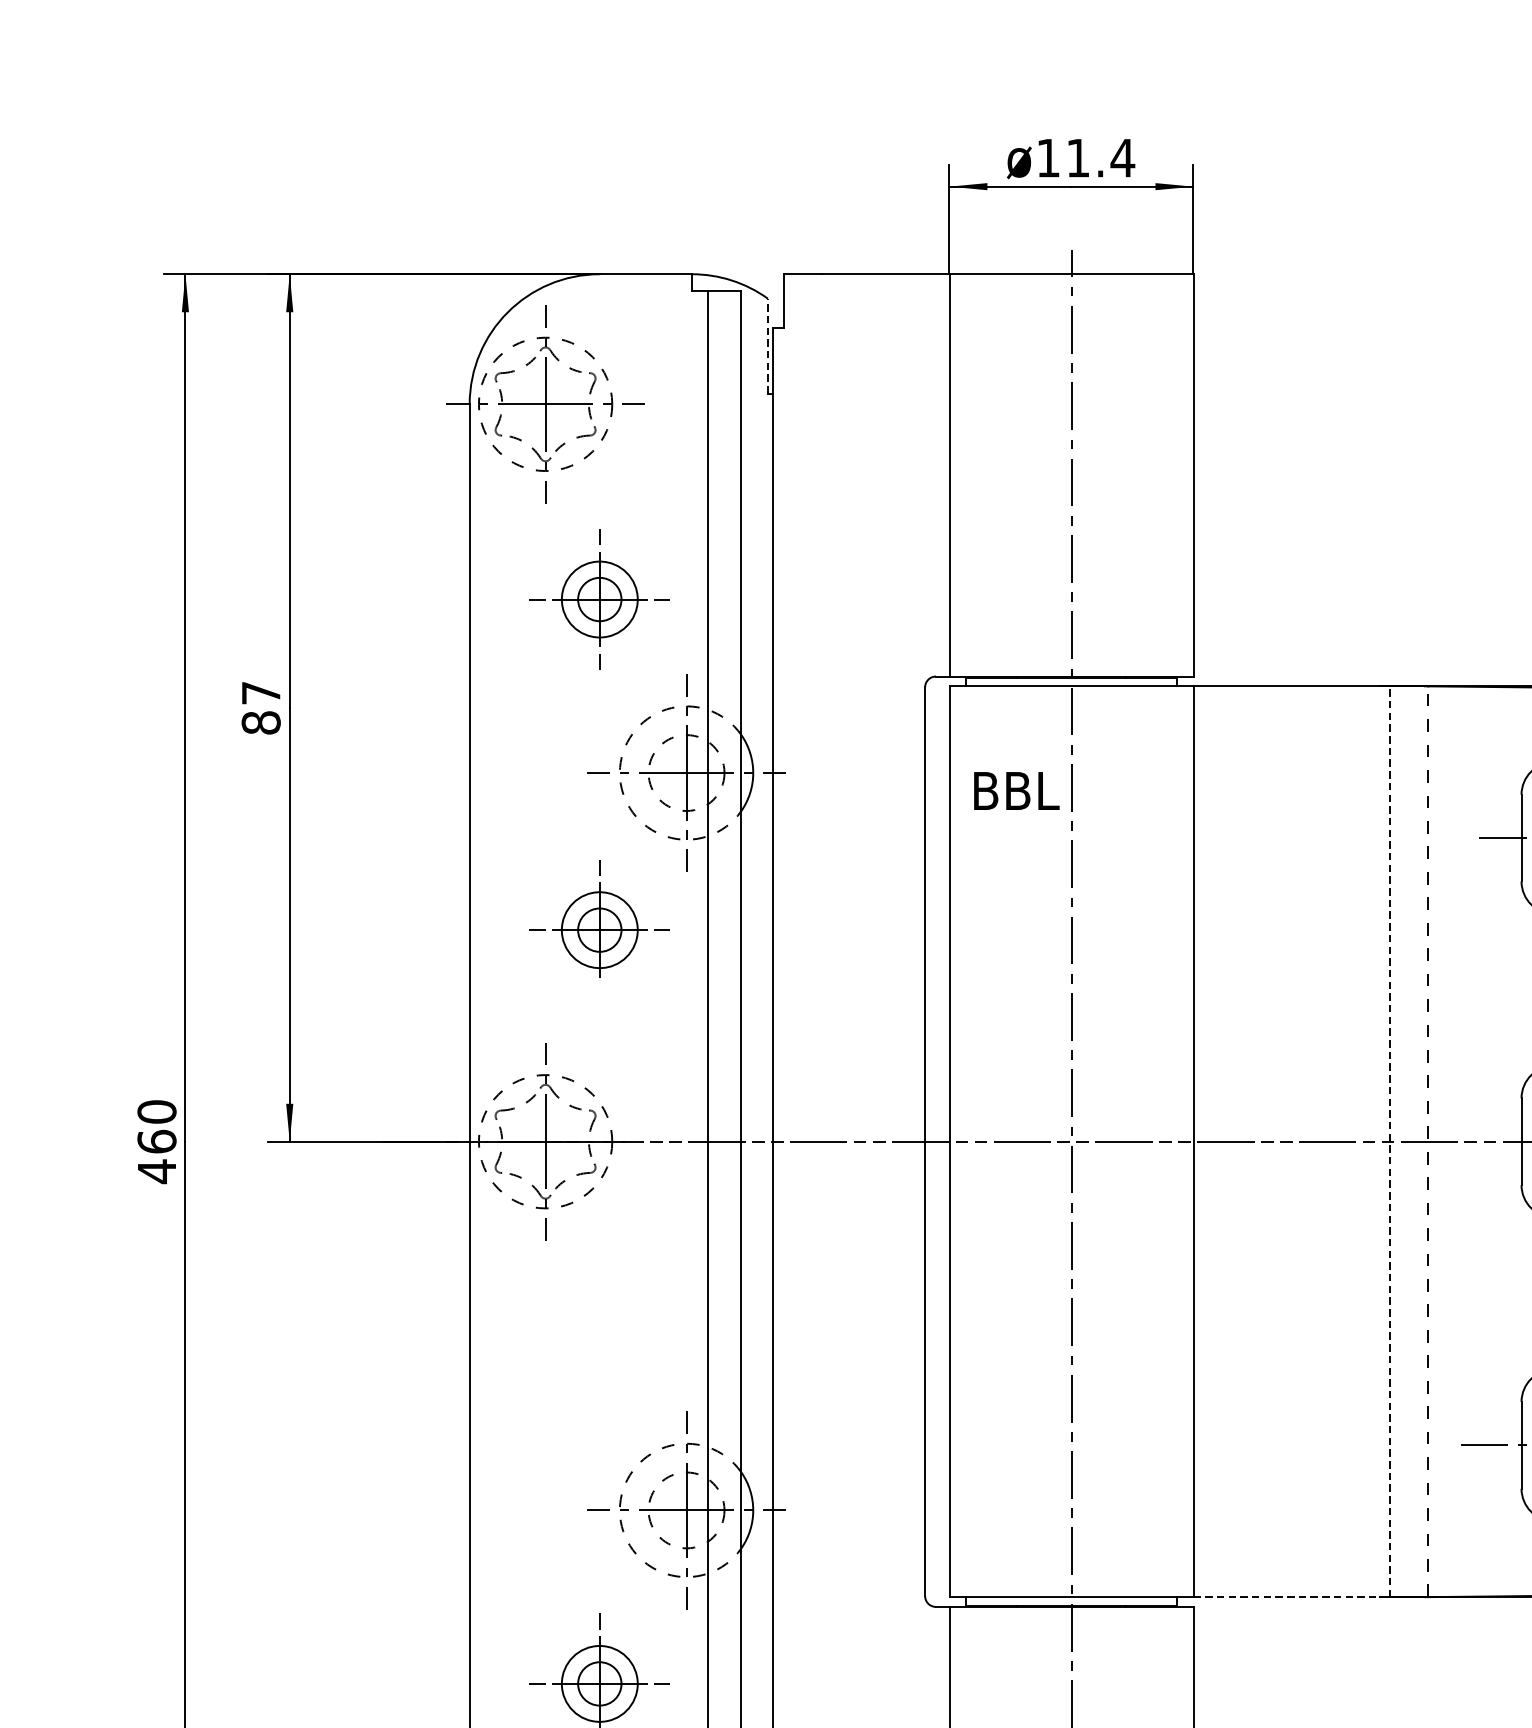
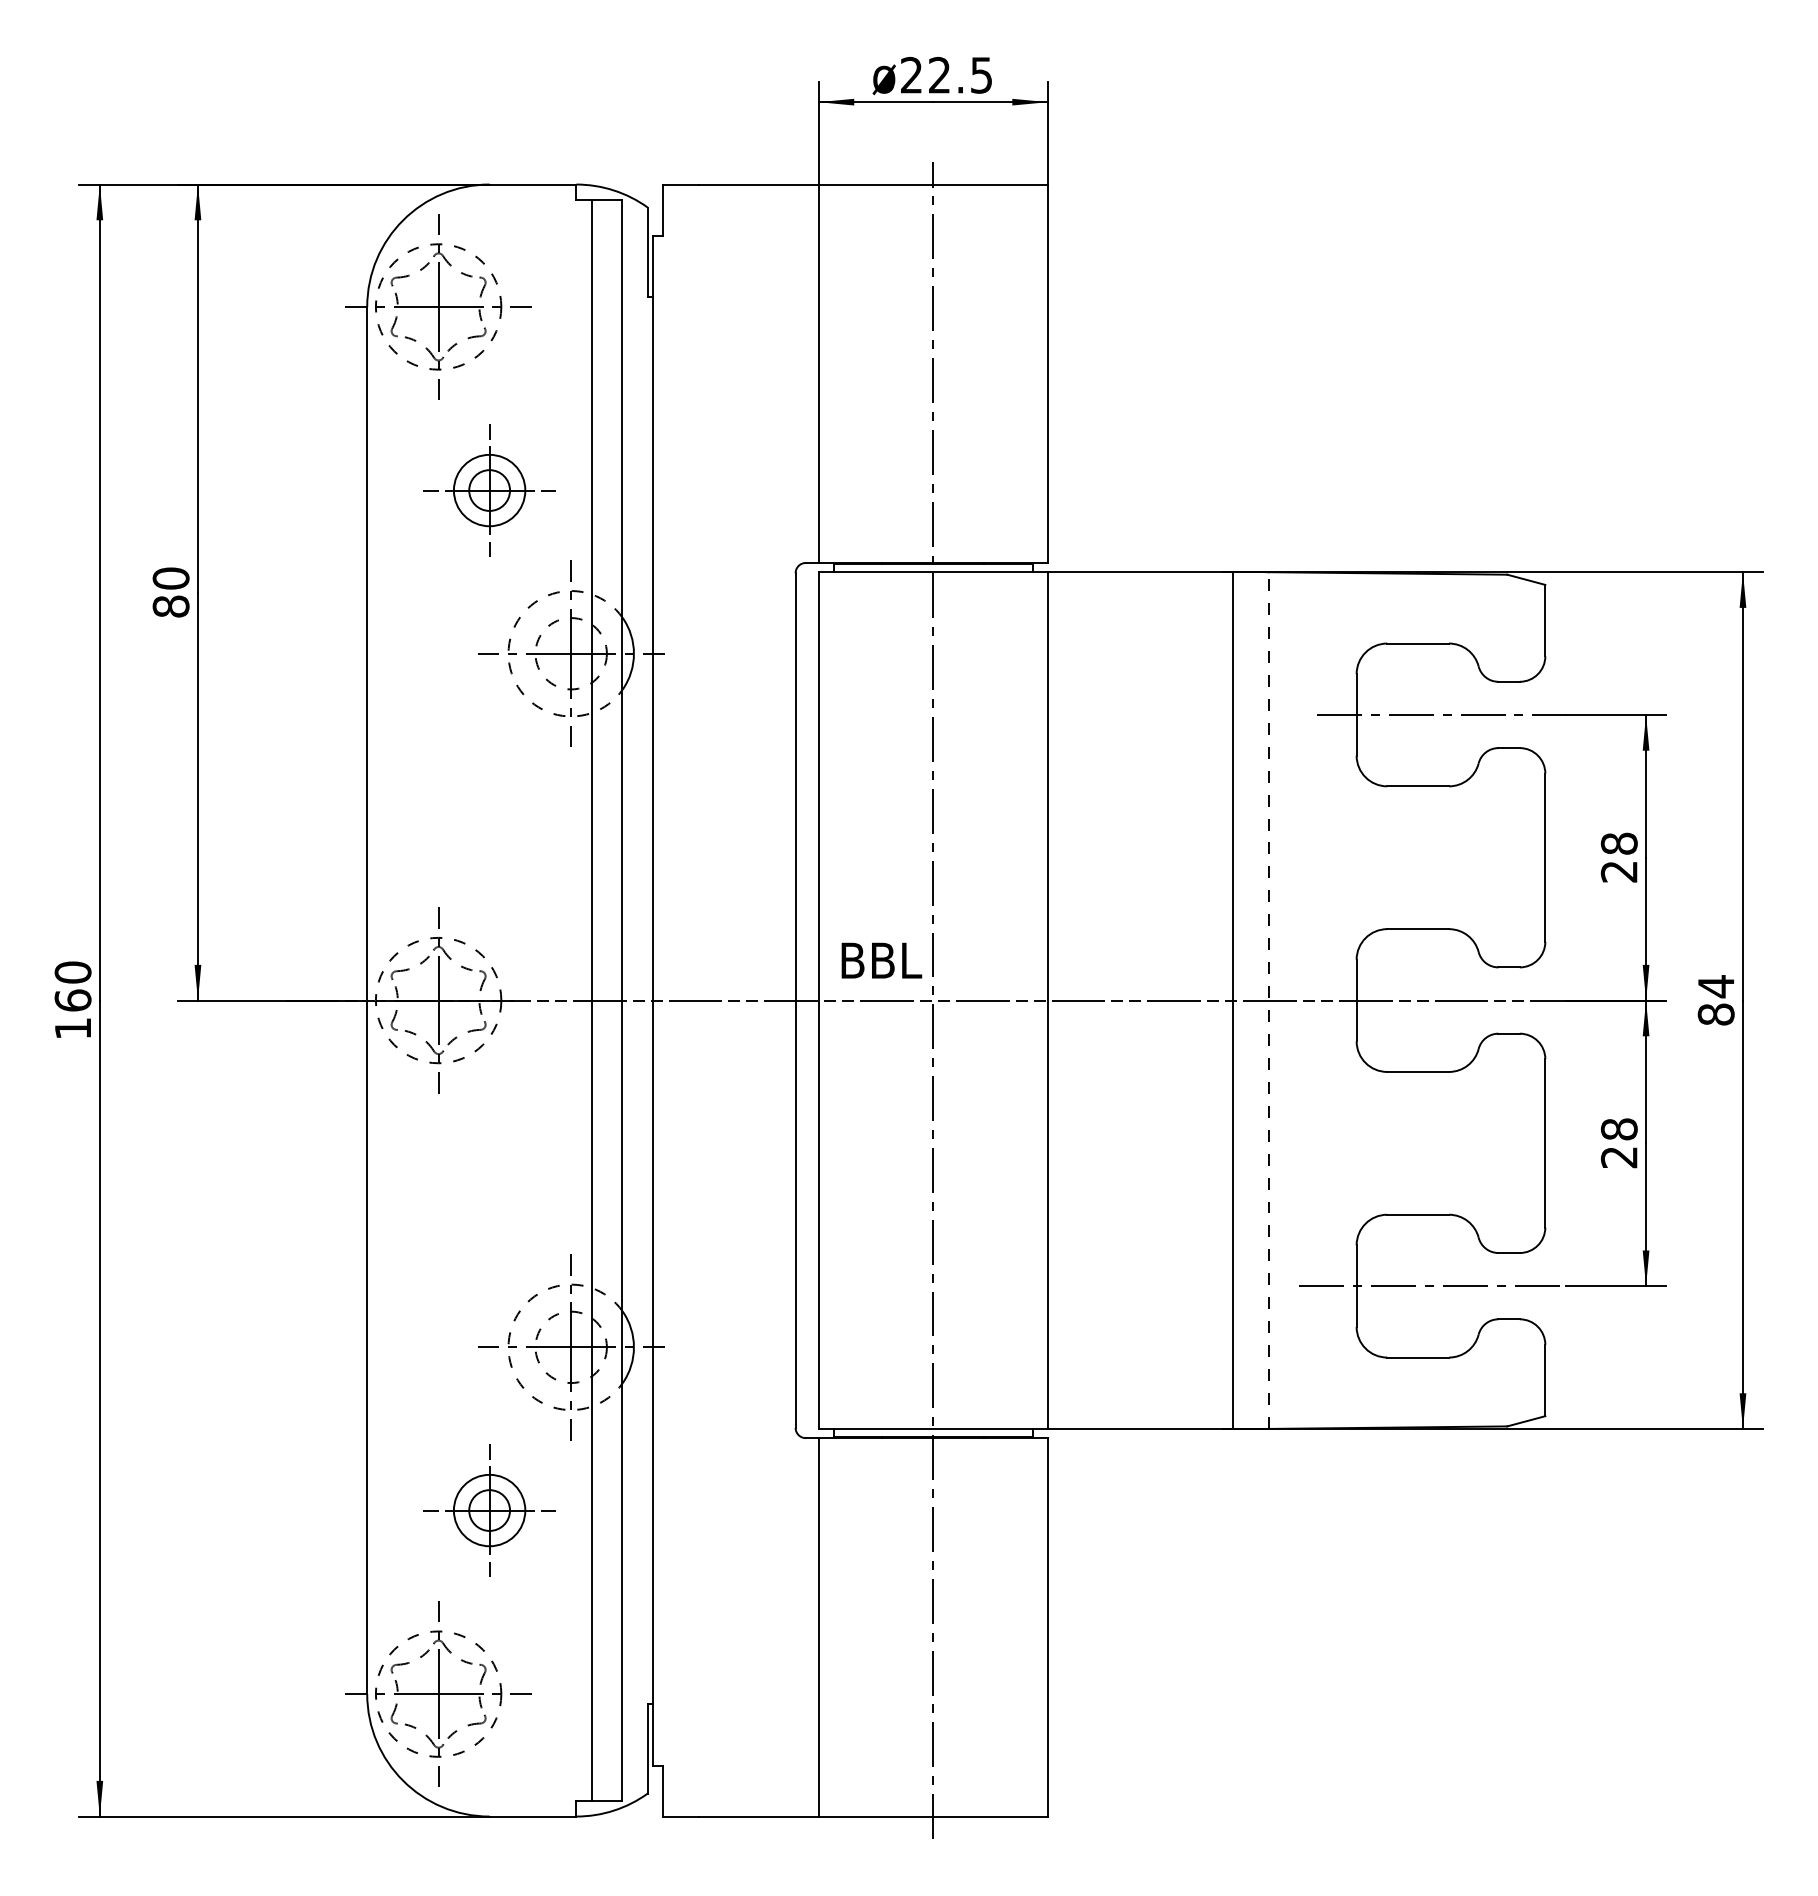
text: (1086, 157) -> (947, 74), ø11.4 -> ø22.5
line: (767, 346) -> (647, 252), dashed -> solid
text: (260, 693) -> (170, 578), 87 -> 80
text: (1016, 790) -> (881, 960), moved
part: (599, 918) -> (489, 790), removed
line: (1390, 1141) -> (1233, 1000), dashed -> solid
text: (156, 1171) -> (72, 1028), 460 -> 160
line: (1286, 1596) -> (1135, 1428), dashed -> solid

